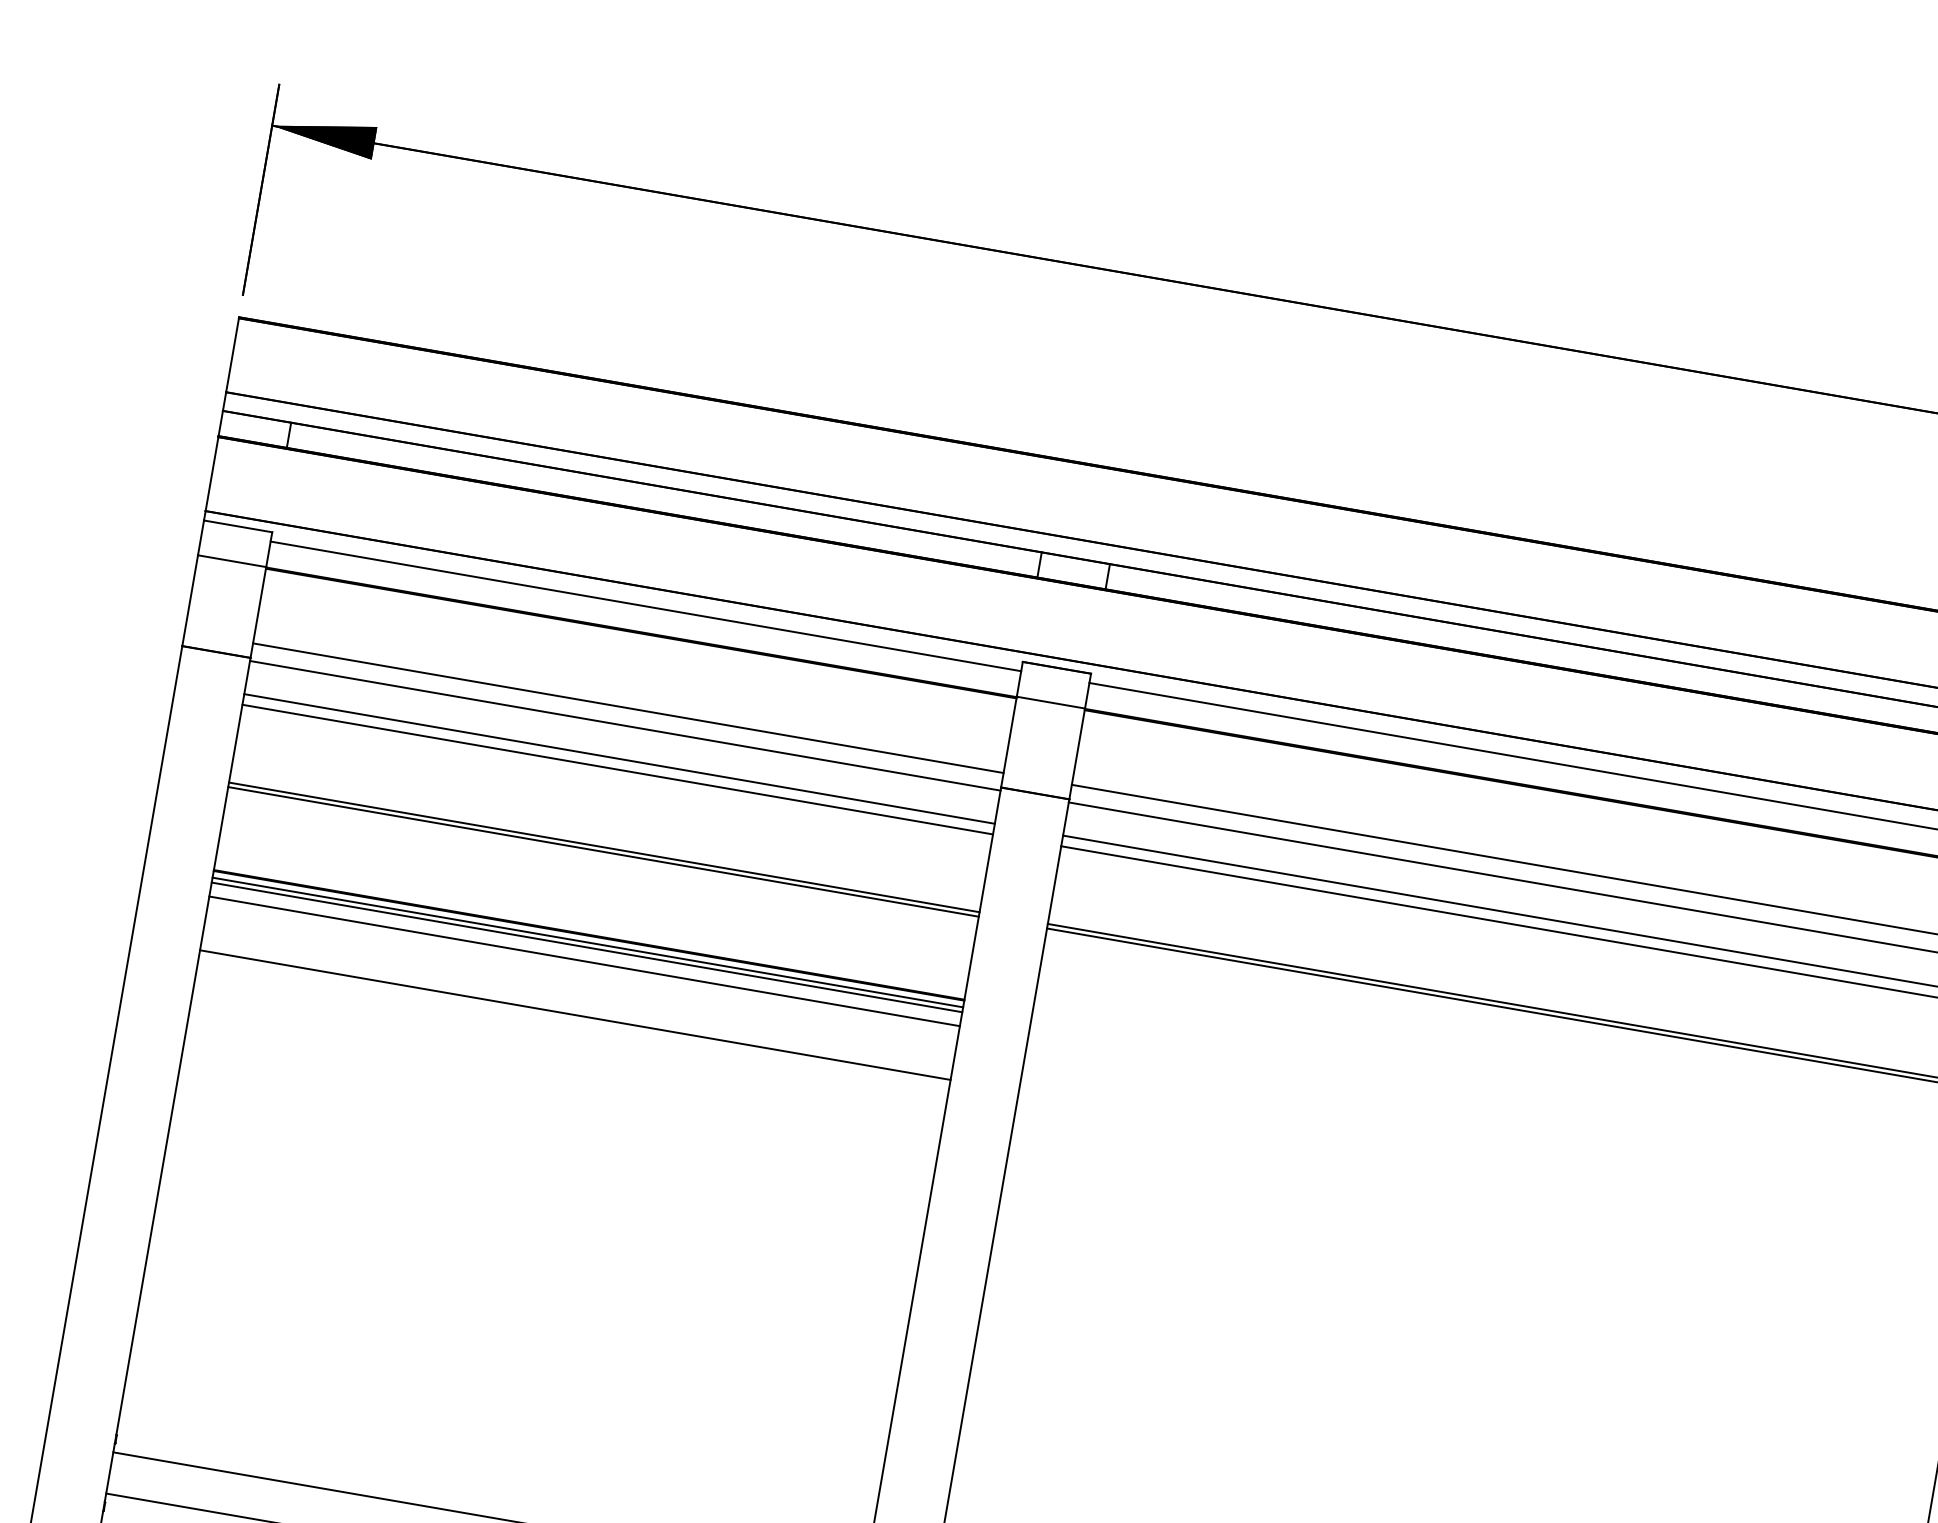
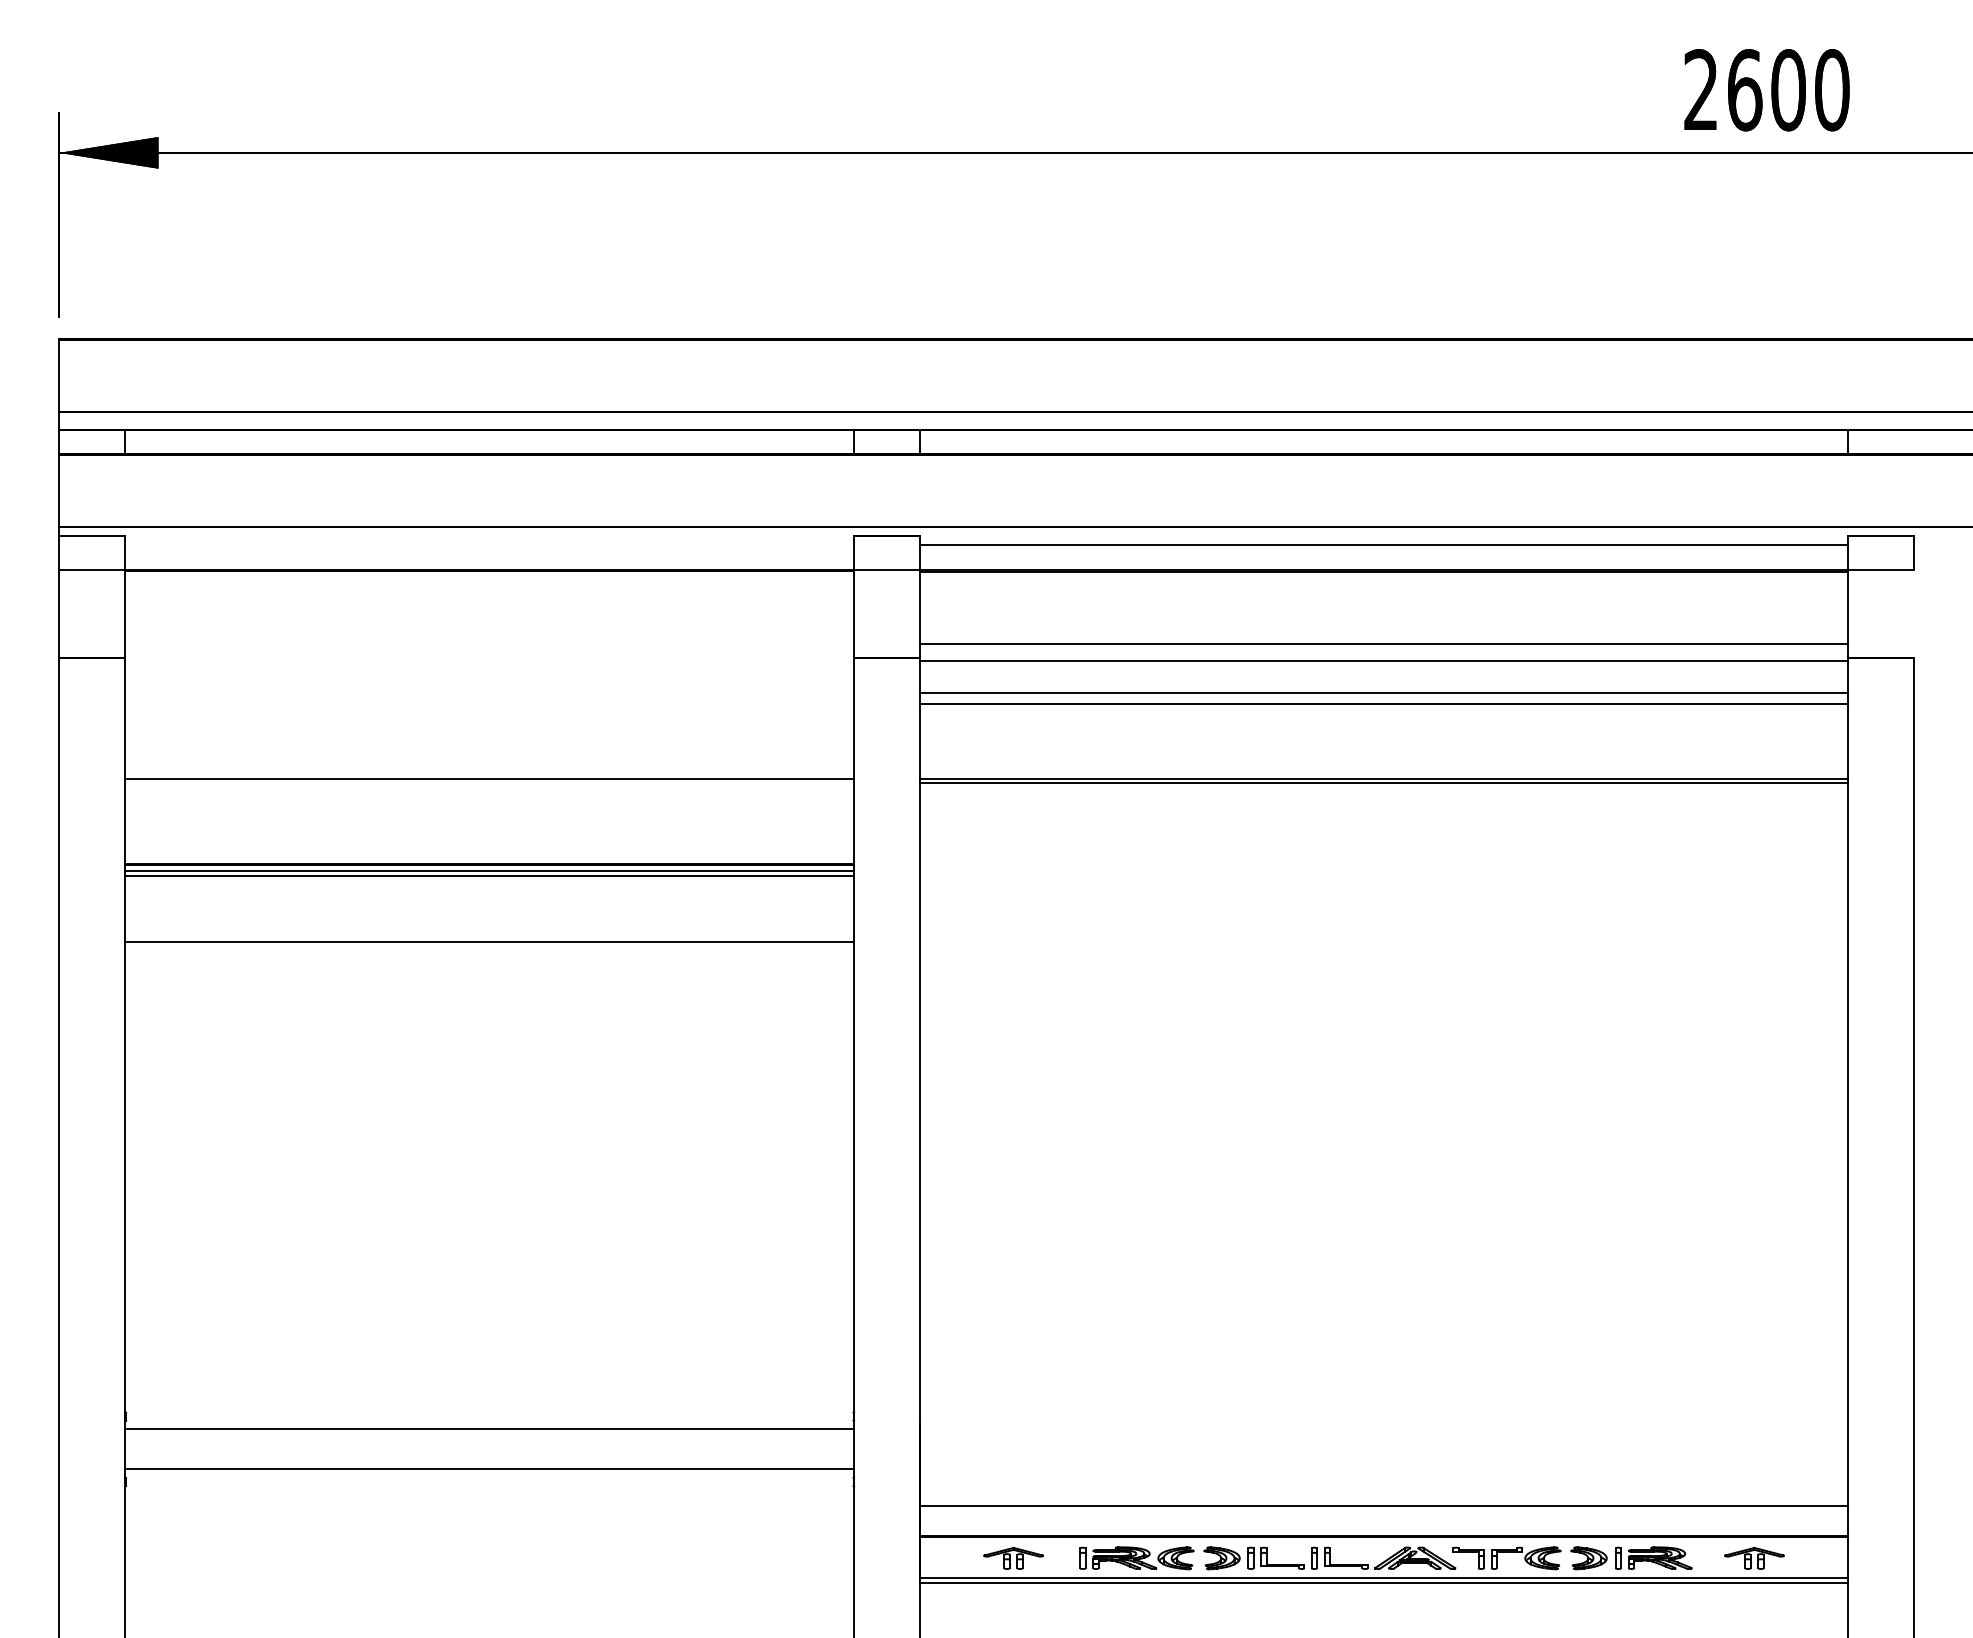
line: (645, 606) -> (489, 545), removed
line: (628, 707) -> (489, 643), removed
line: (624, 726) -> (489, 661), removed
line: (619, 759) -> (489, 693), removed
line: (617, 769) -> (489, 703), removed
line: (603, 851) -> (489, 783), removed
line: (584, 961) -> (489, 889), removed

